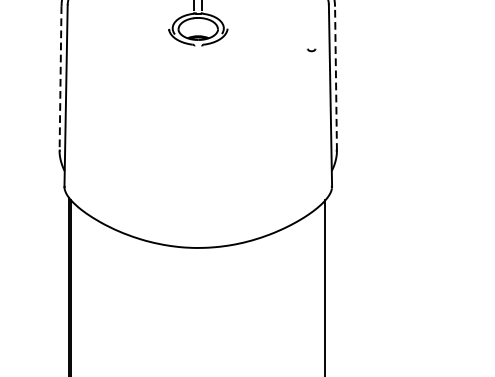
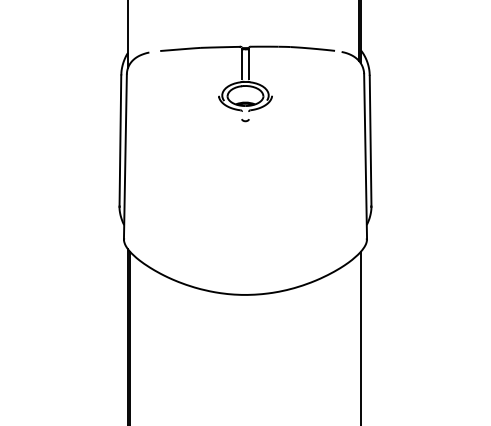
part: (311, 50) -> (245, 120), moved
line: (335, 77) -> (370, 140), dashed -> solid
line: (60, 79) -> (120, 141), dashed -> solid

